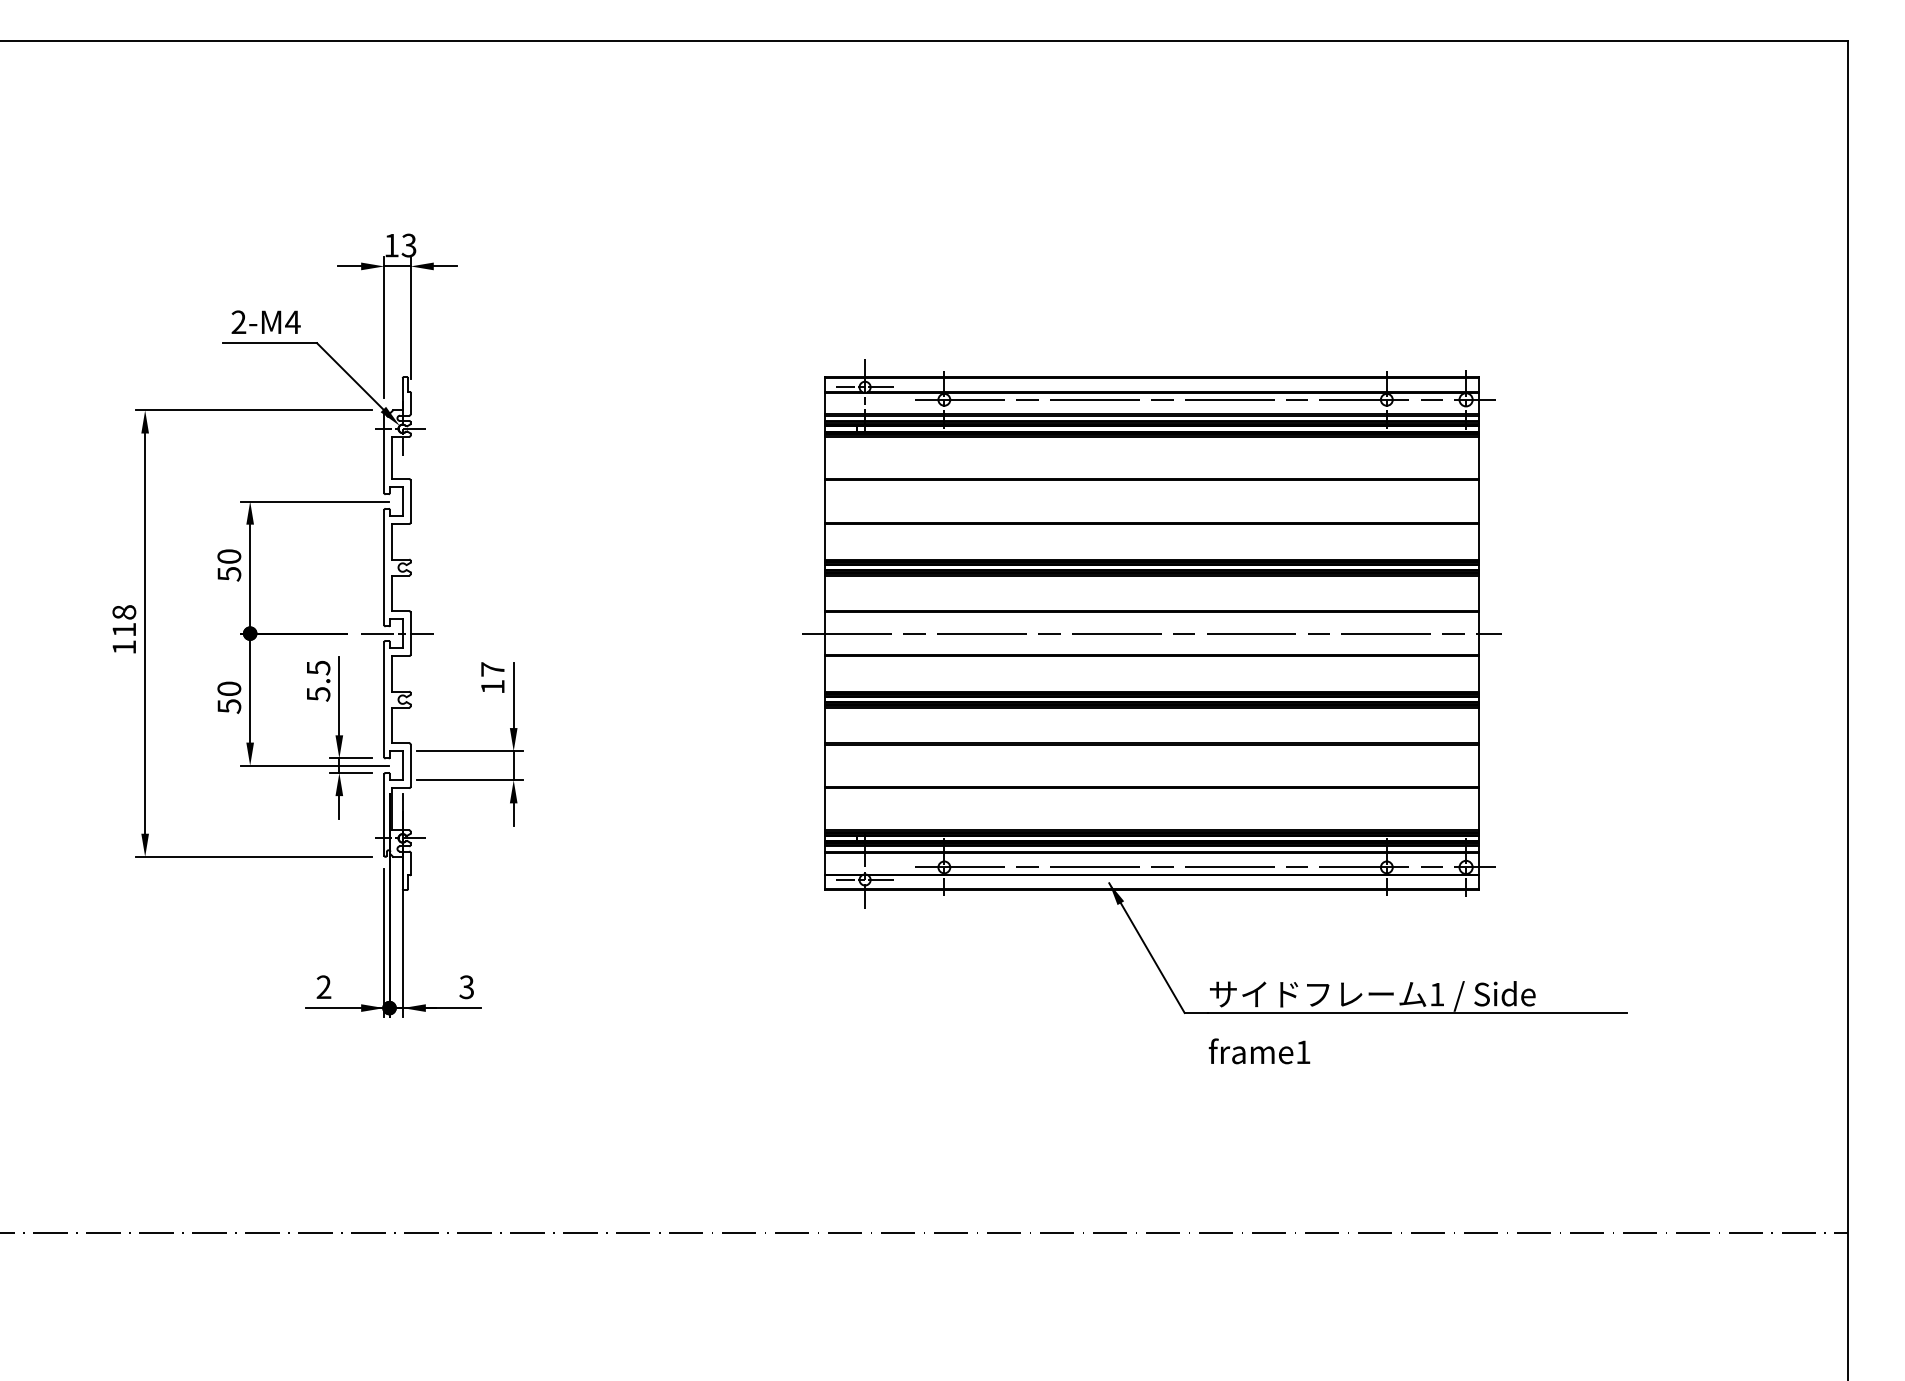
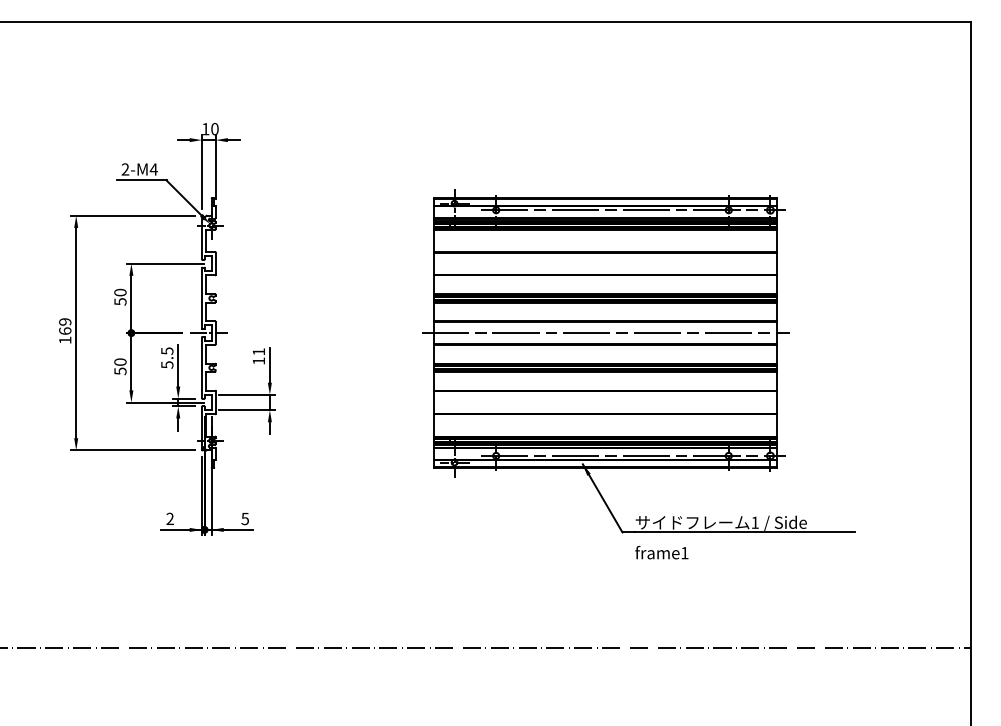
text: (408, 246) -> (214, 129), 13 -> 10
text: (124, 621) -> (65, 326), 118 -> 169
text: (492, 668) -> (258, 351), 17 -> 11
text: (467, 986) -> (245, 518), 3 -> 5

